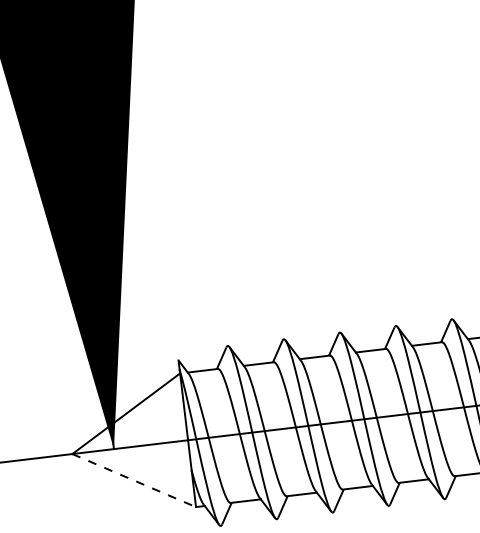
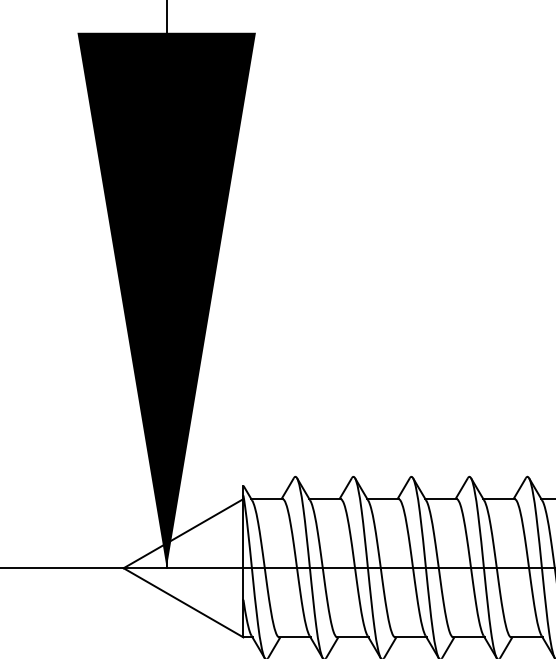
line: (134, 481) -> (183, 603), dashed -> solid

